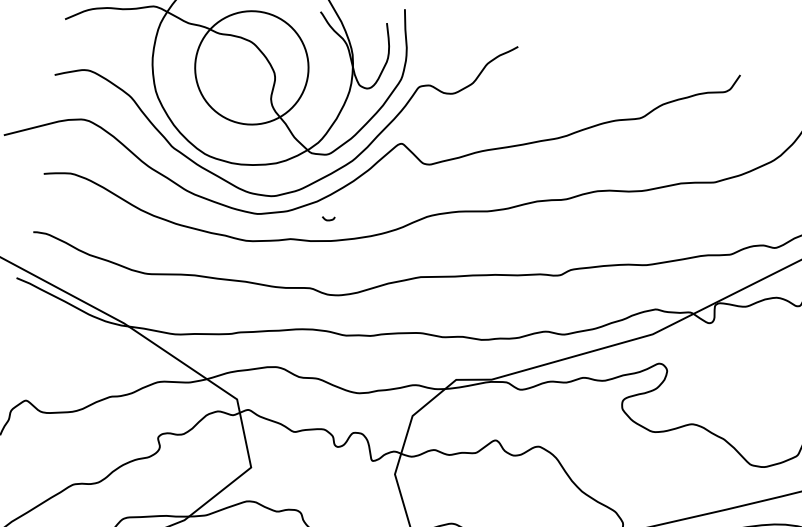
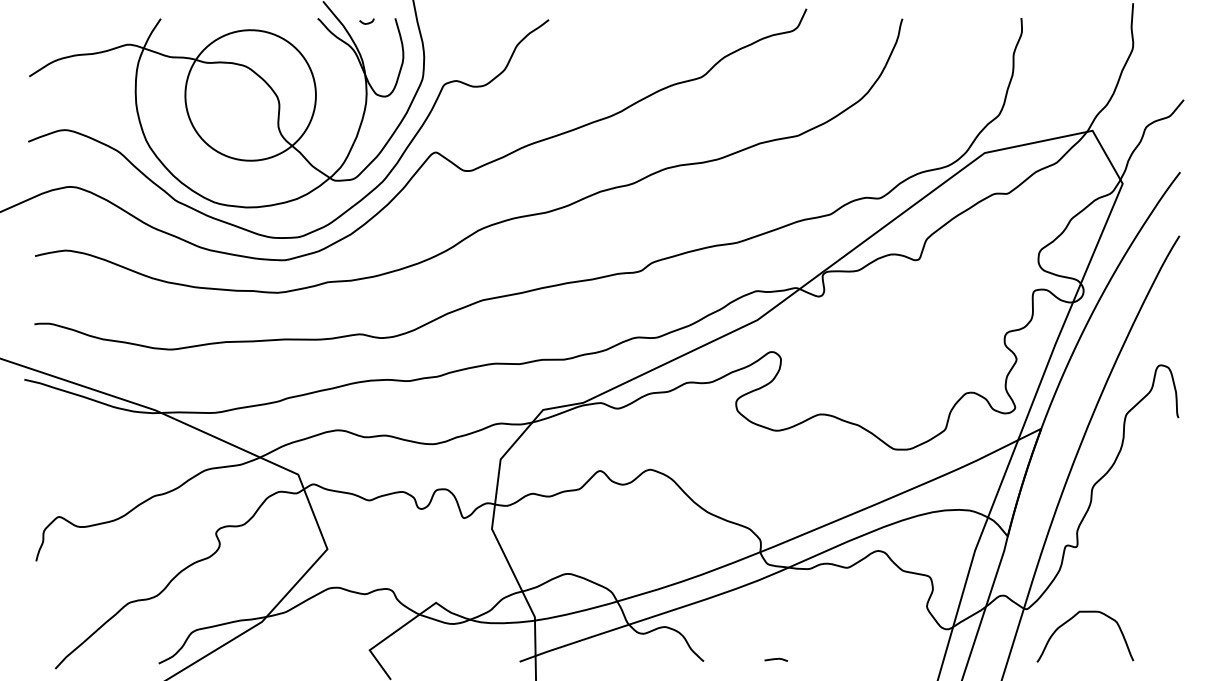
curve: (328, 219) -> (367, 22), moved

